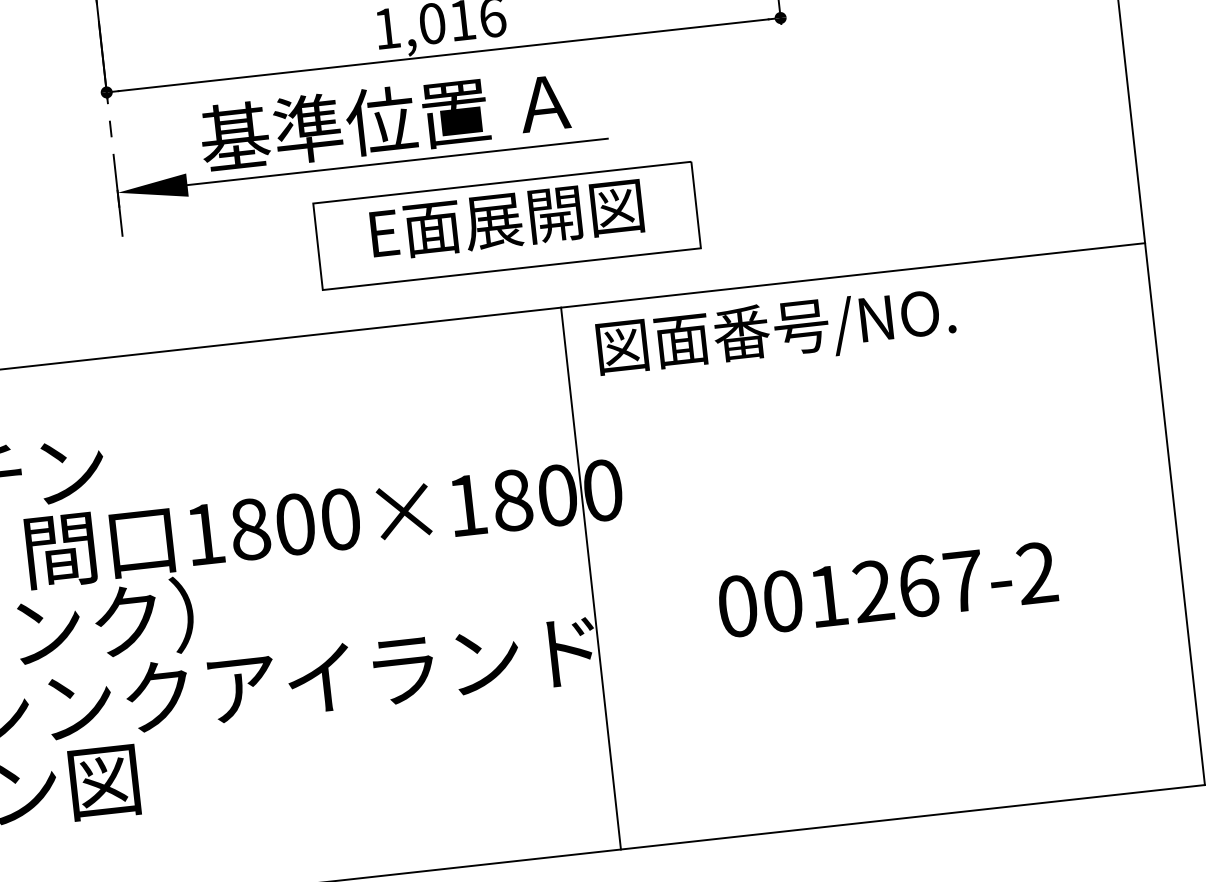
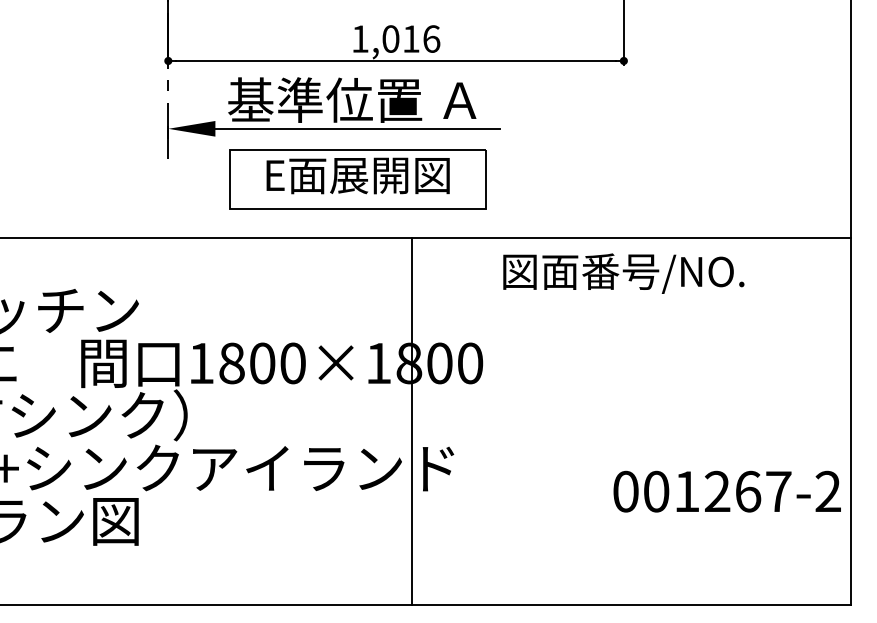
part: (506, 225) -> (357, 179), moved
text: (775, 332) -> (623, 273), moved
line: (590, 578) -> (411, 421), moved
text: (886, 589) -> (726, 491), moved

